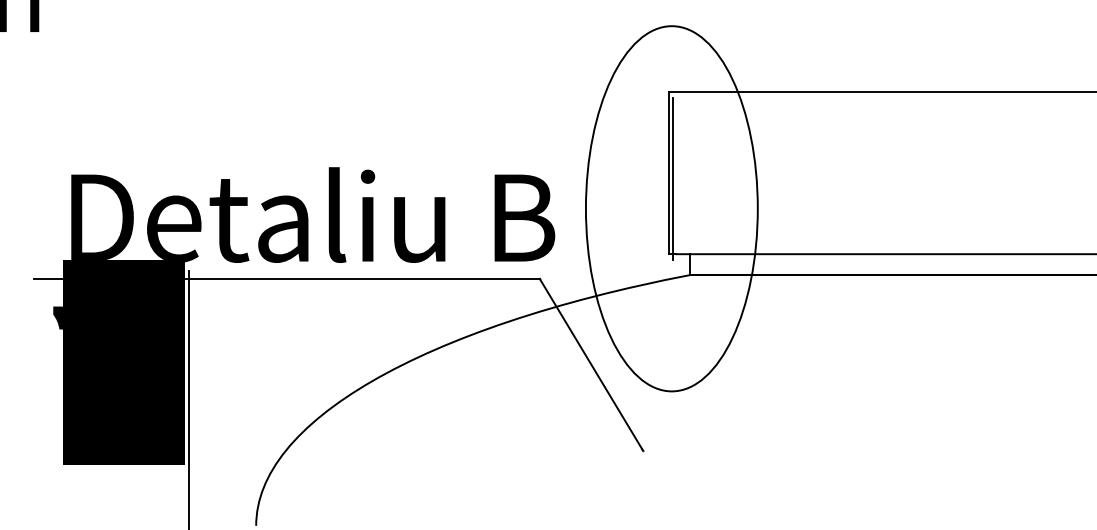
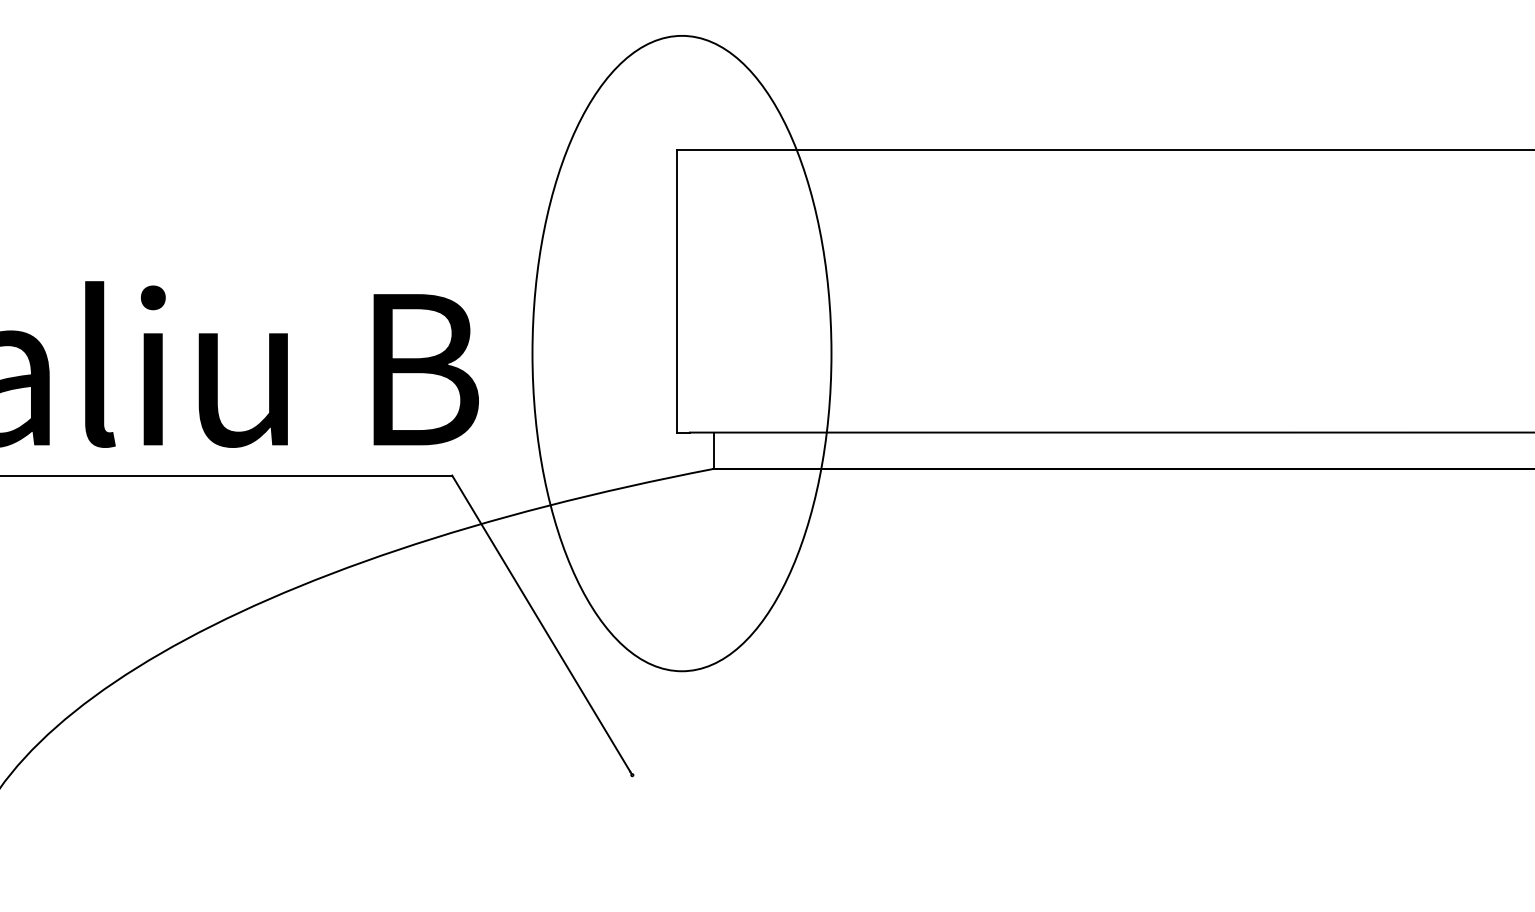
line: (673, 178) -> (684, 300), removed

